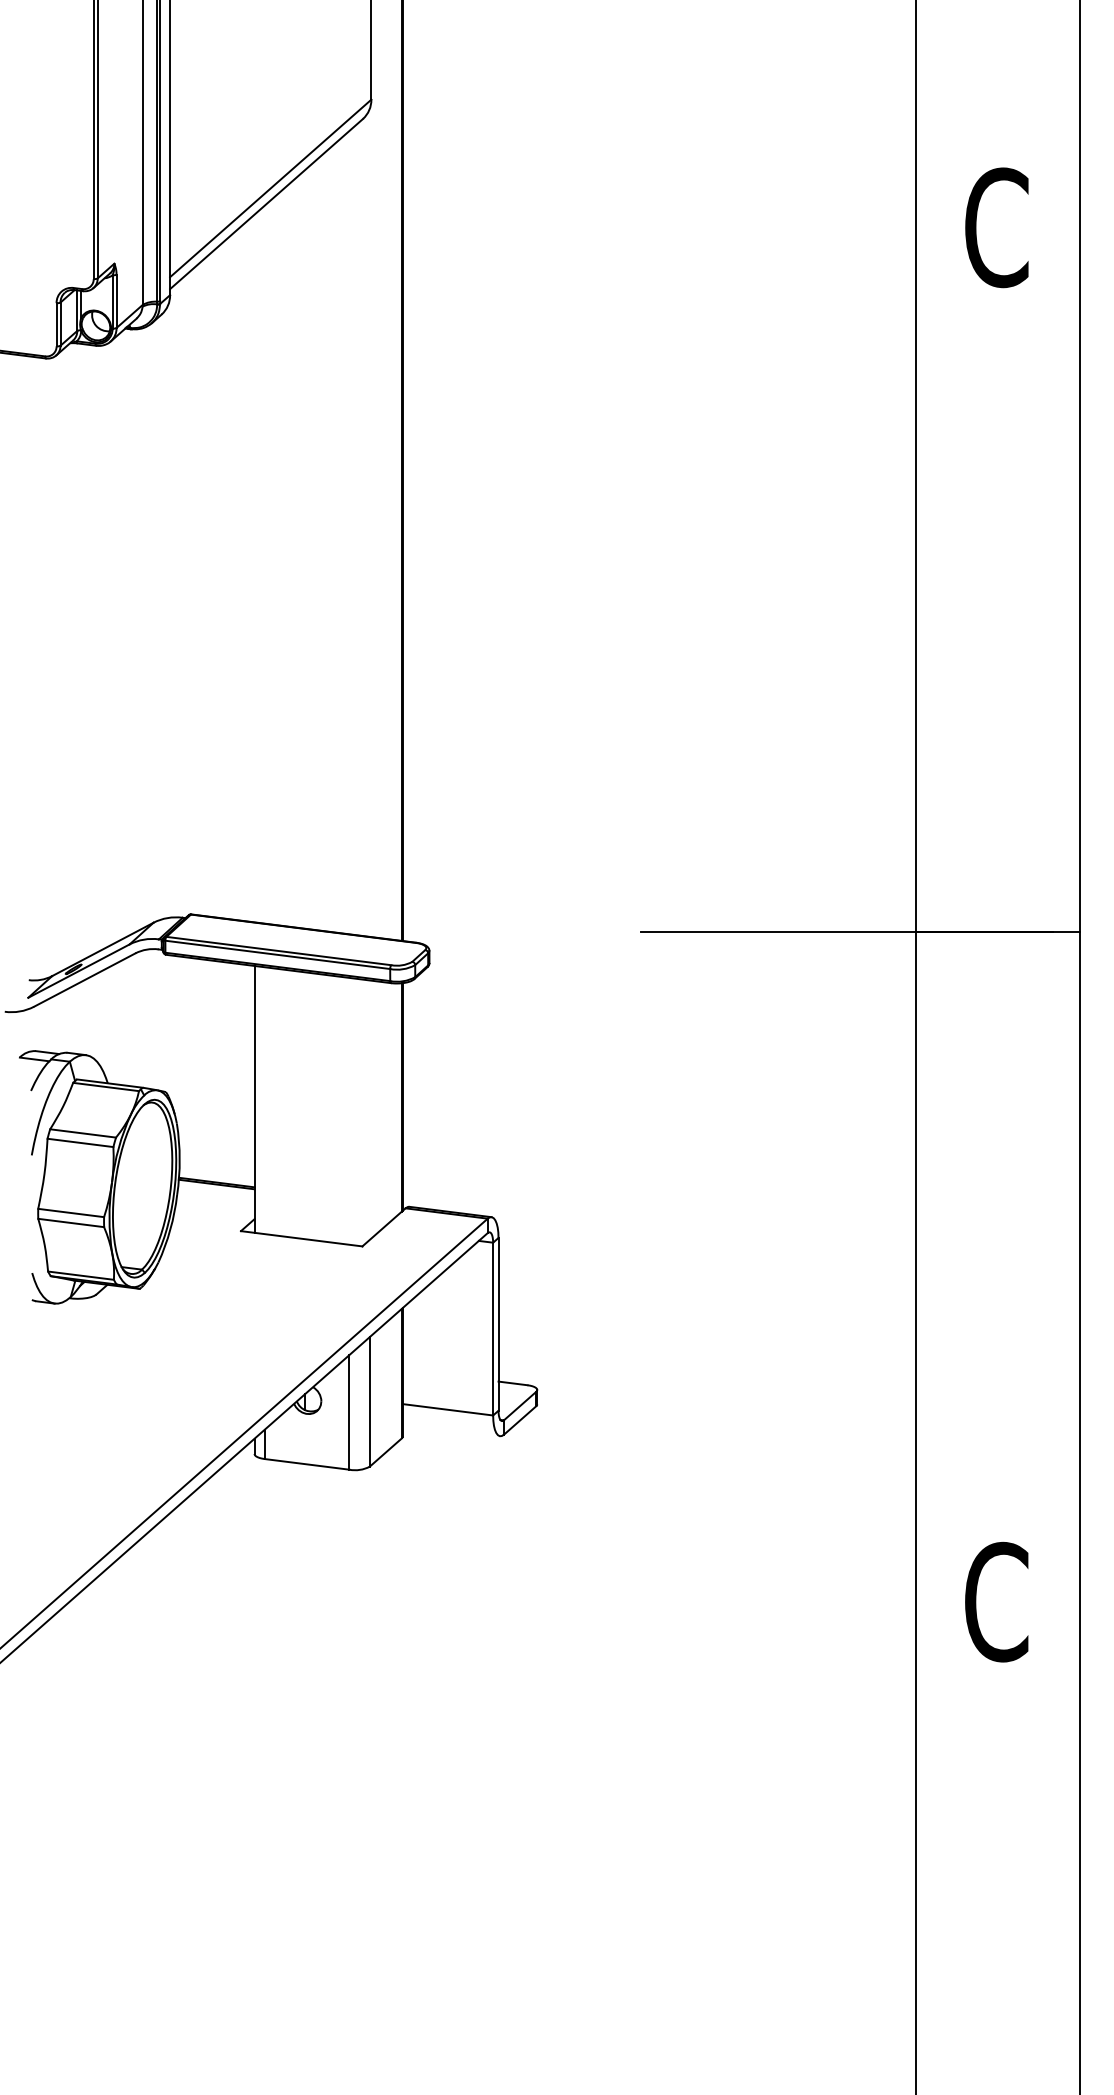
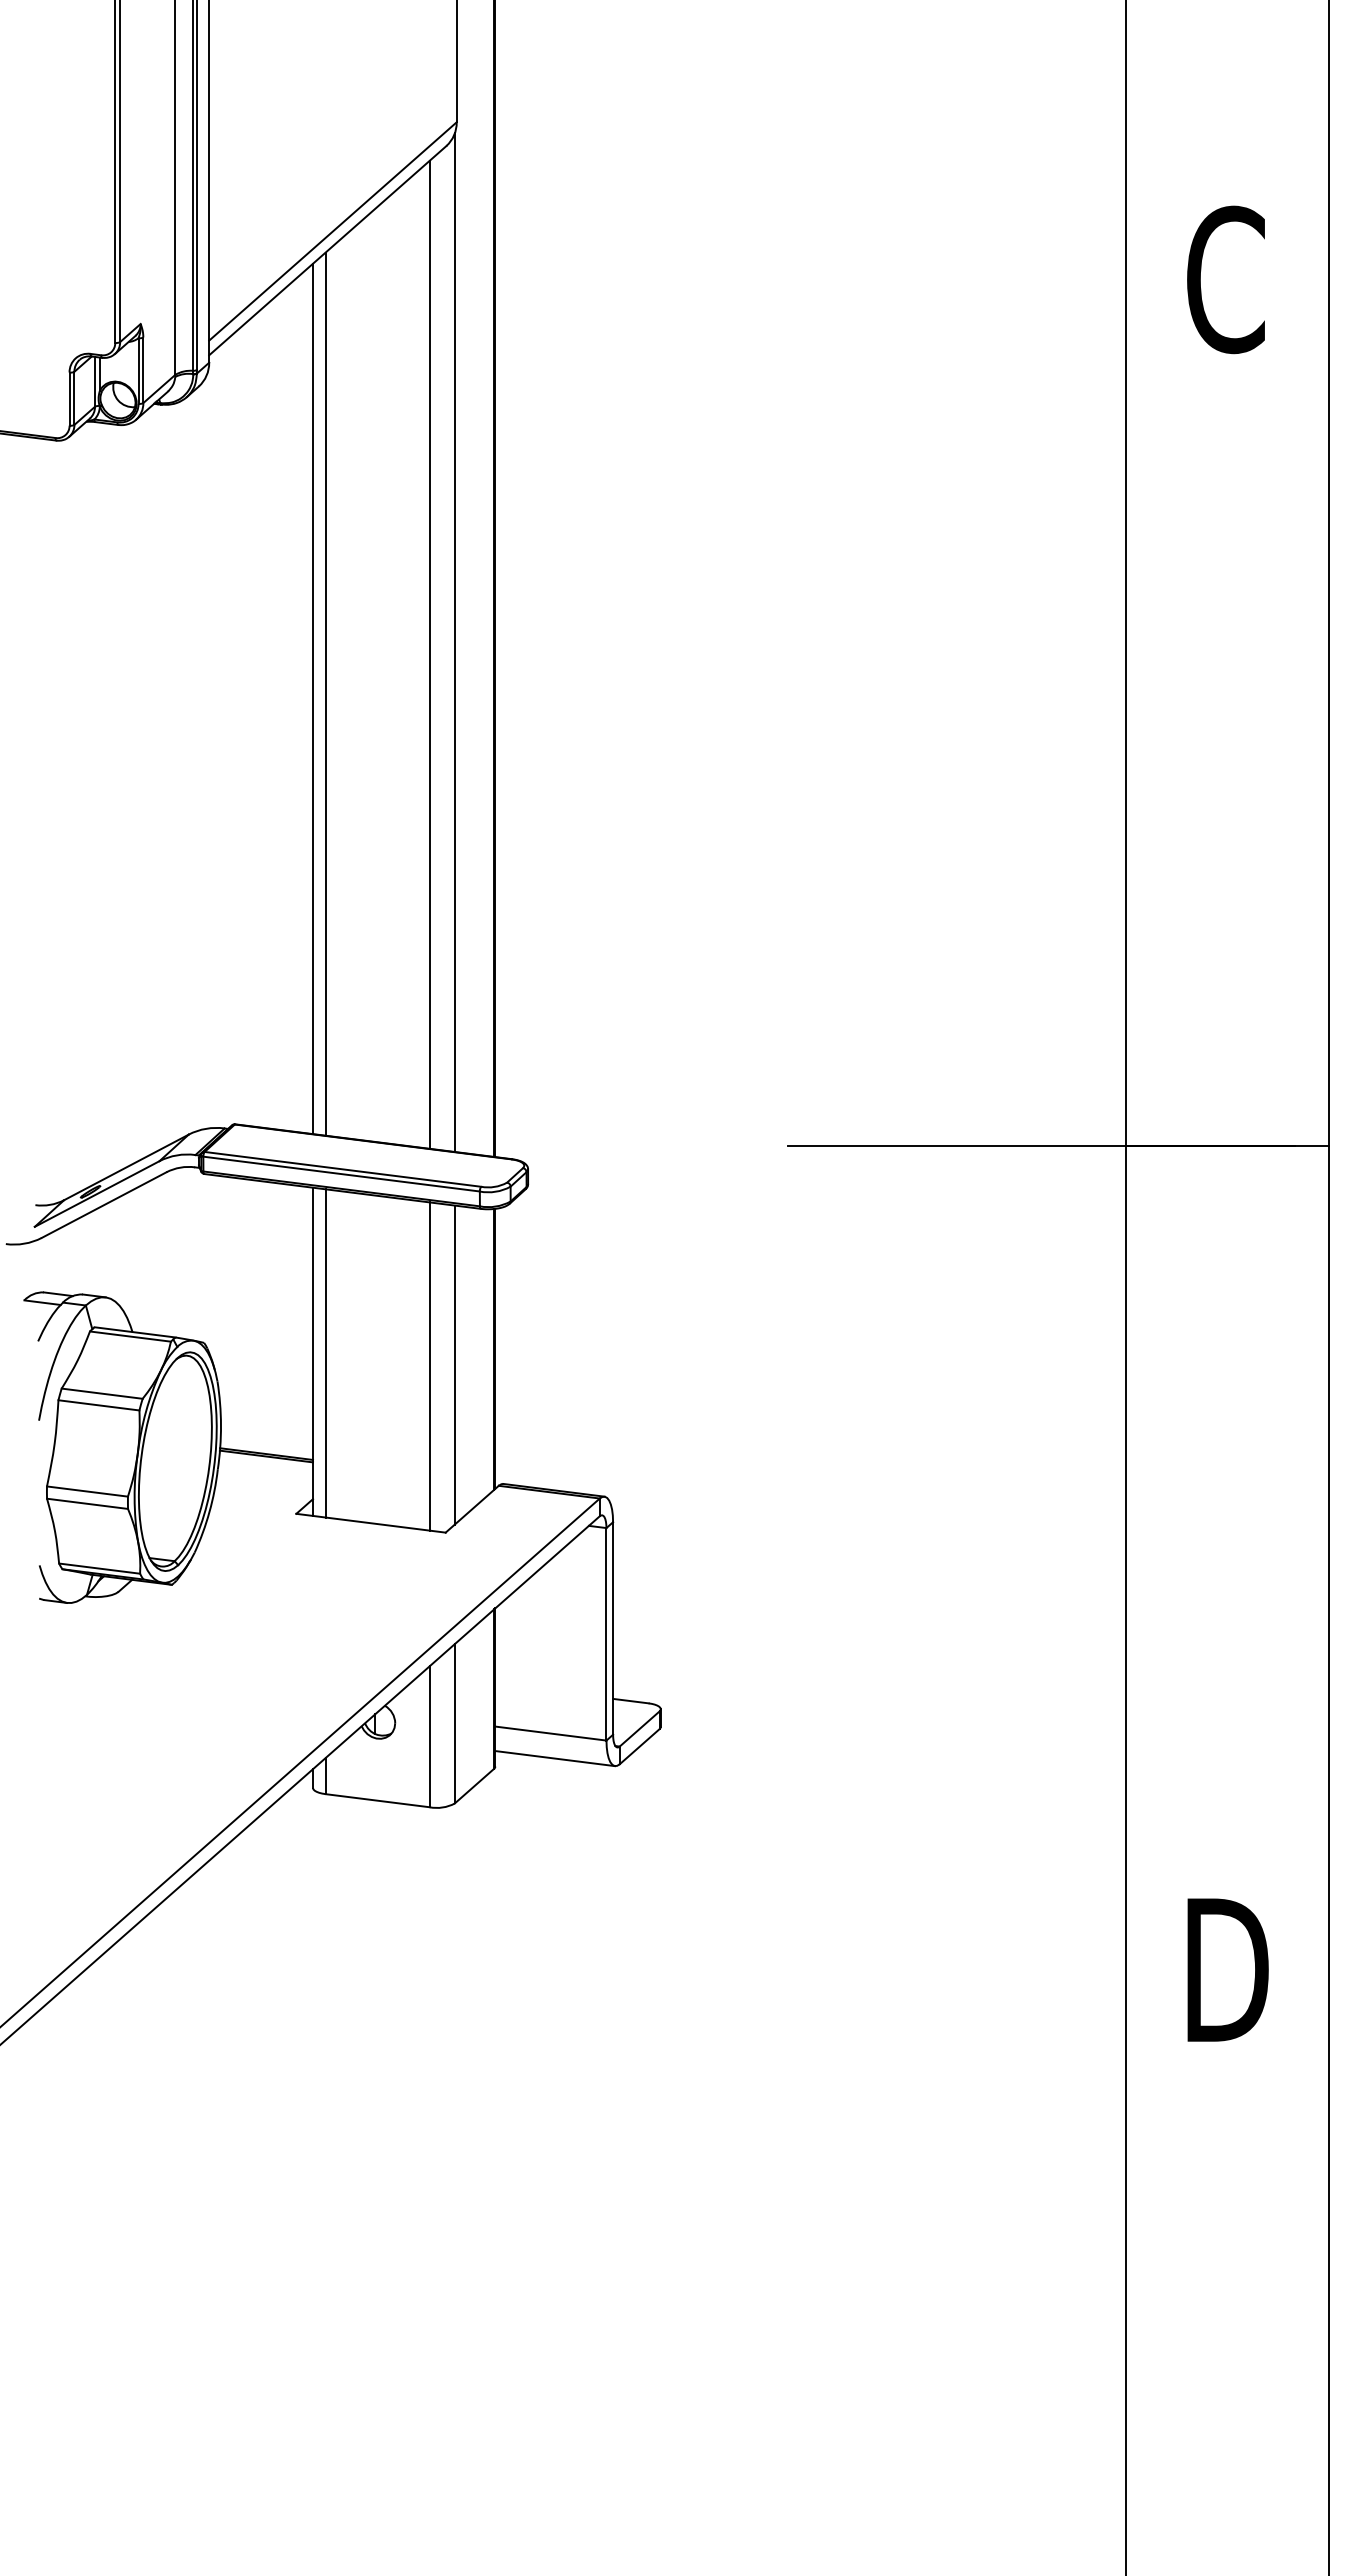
line: (369, 522) -> (454, 642), added
line: (349, 532) -> (429, 654), added
line: (264, 564) -> (325, 693), added
line: (254, 568) -> (313, 698), added
line: (264, 1100) -> (325, 1353), added
line: (369, 1109) -> (454, 1364), added
line: (349, 1111) -> (429, 1366), added
line: (451, 1430) -> (555, 1758), added
text: (998, 1602) -> (1227, 1970), C -> D

